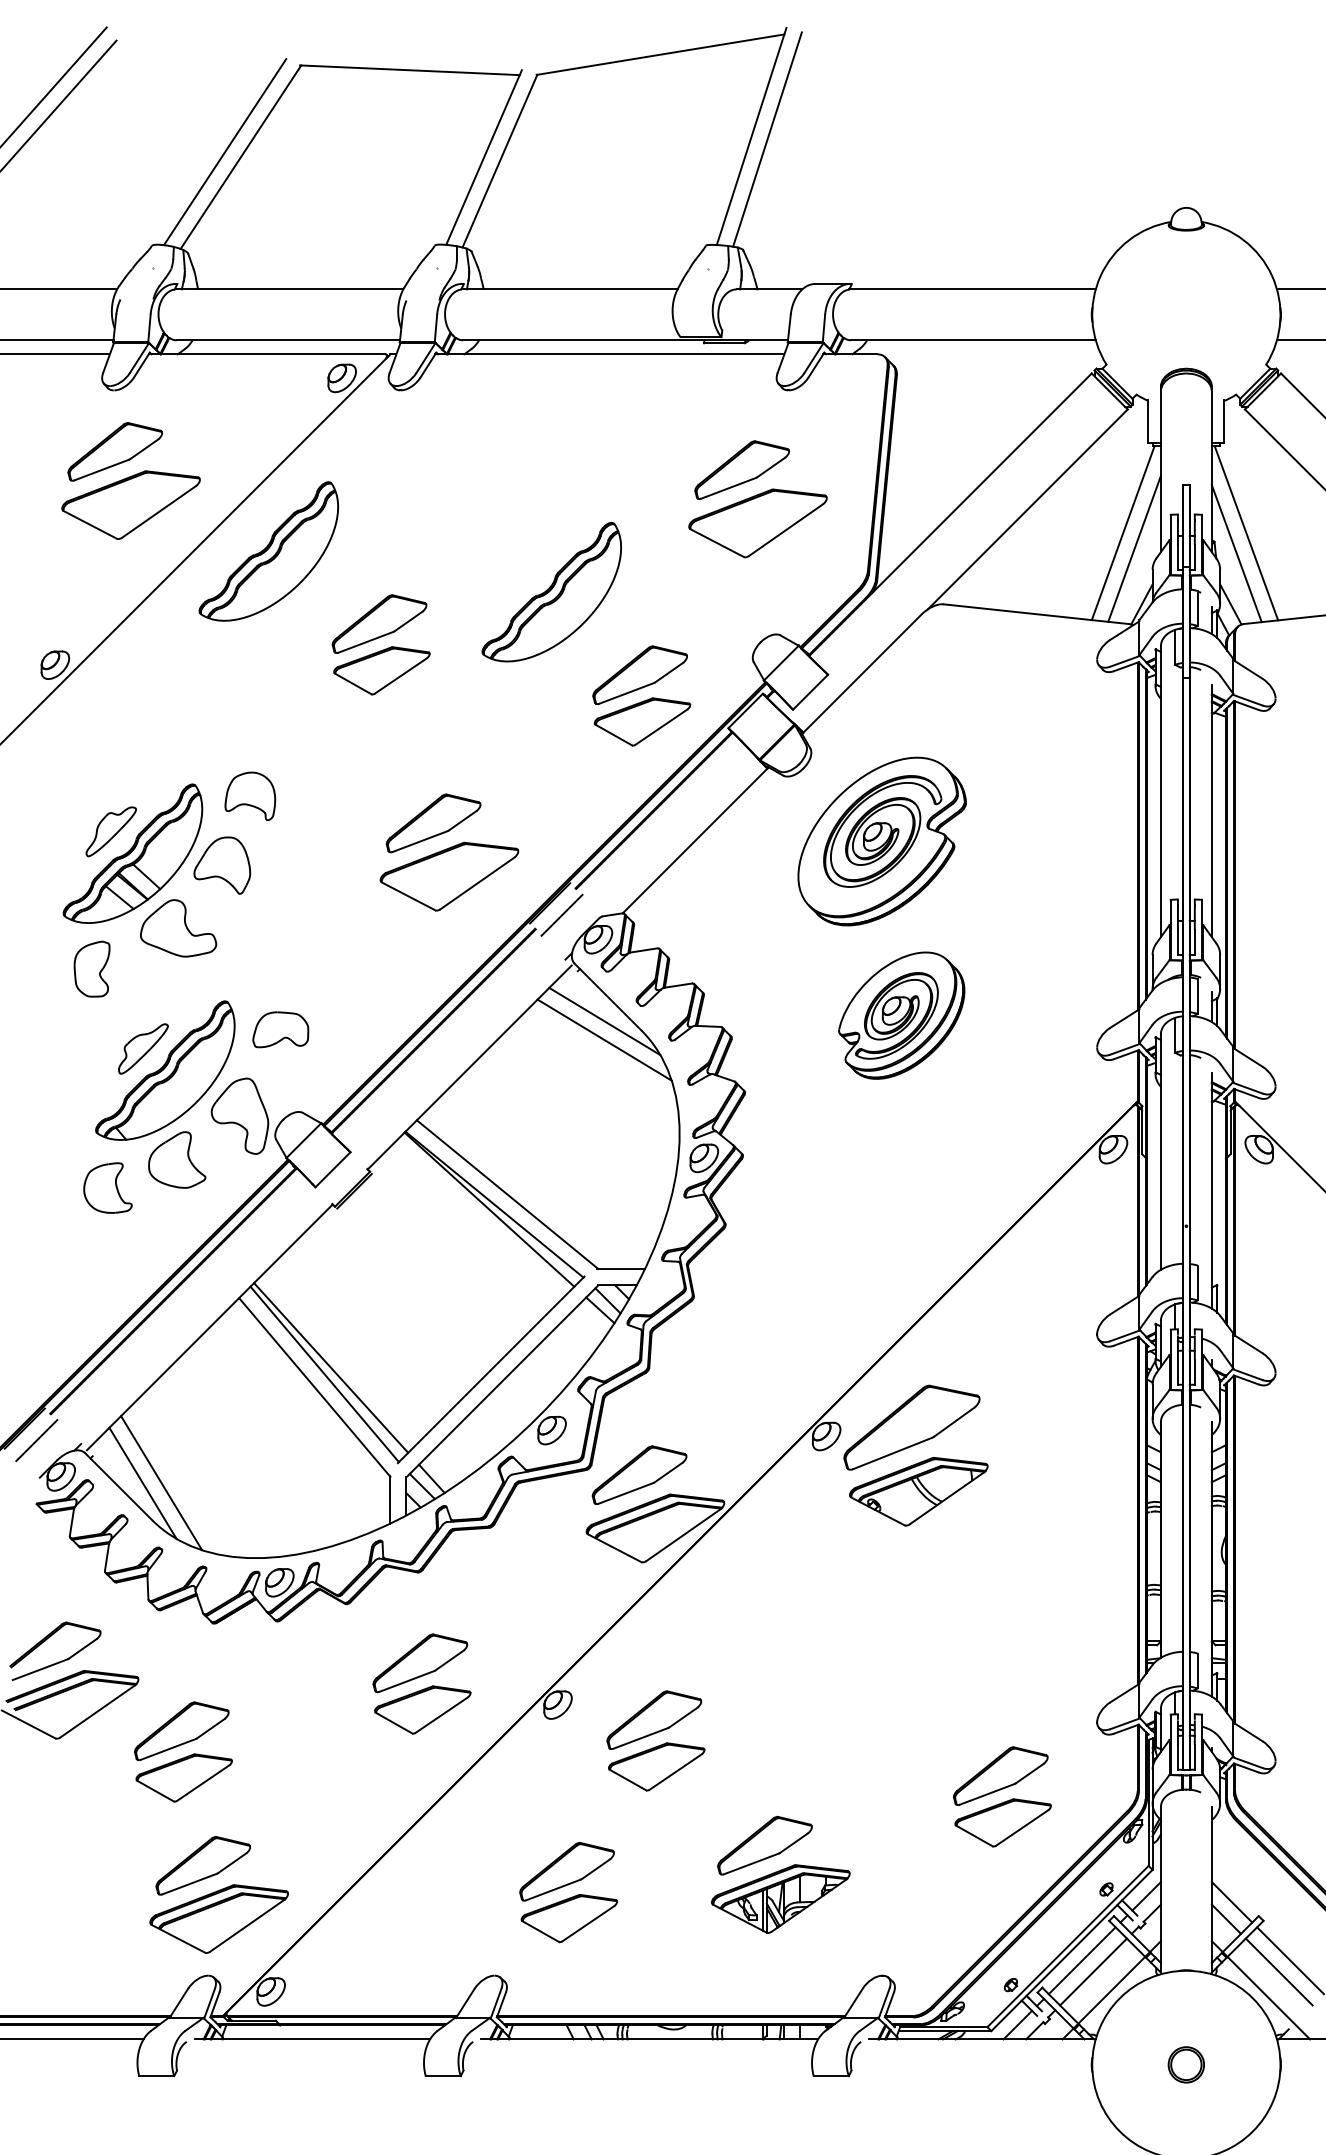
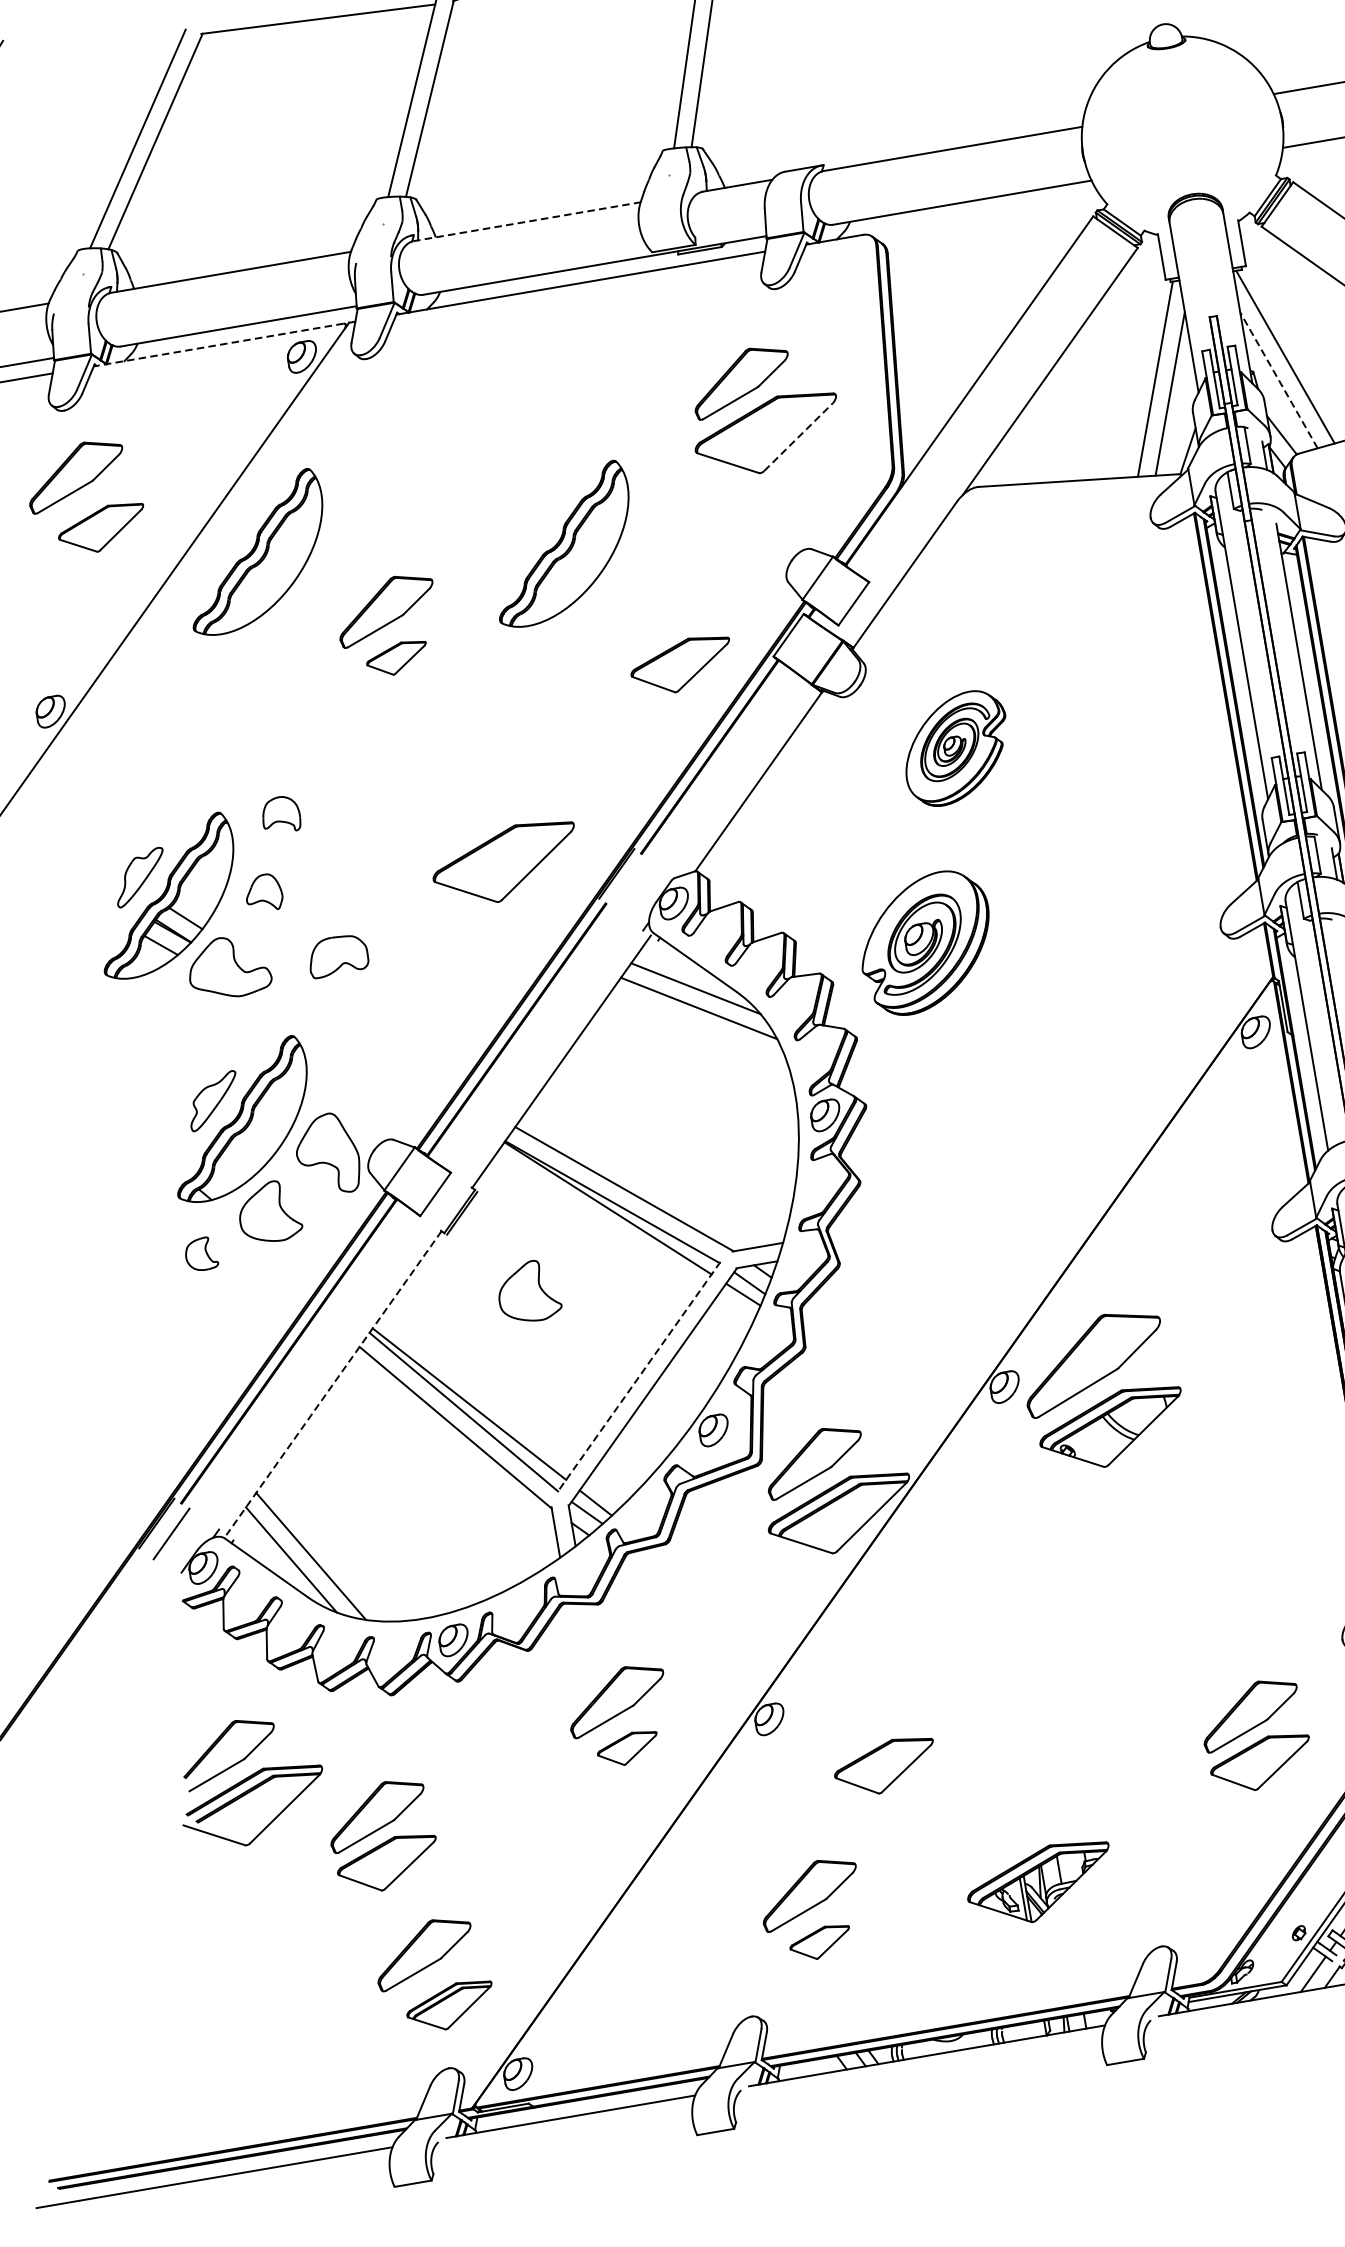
line: (569, 289) -> (526, 221), solid -> dashed
line: (266, 354) -> (218, 345), solid -> dashed
part: (130, 504) -> (101, 528), size x0.6
line: (786, 529) -> (799, 436), solid -> dashed
line: (1236, 553) -> (1278, 380), solid -> dashed
part: (381, 670) -> (396, 658), size x0.6
part: (639, 674) -> (669, 615), removed
part: (250, 796) -> (281, 815), size x0.7
part: (433, 823) -> (479, 810), removed
part: (881, 841) -> (955, 748), size x0.6
part: (222, 865) -> (263, 893), size x0.6
line: (561, 914) -> (630, 883), removed
part: (91, 968) -> (144, 1025), removed
part: (901, 1015) -> (925, 942), moved
part: (280, 1029) -> (337, 955), moved
part: (107, 1187) -> (200, 1253), size x0.6
part: (403, 1273) -> (528, 1291), added
line: (209, 1327) -> (333, 1383), solid -> dashed
line: (491, 1369) -> (639, 1376), solid -> dashed
part: (422, 1709) -> (627, 1748), size x0.6
part: (654, 1719) -> (874, 1717), removed
part: (764, 1845) -> (1013, 1830), removed
part: (218, 1918) -> (449, 2006), size x0.6
part: (569, 1918) -> (820, 1942), size x0.6

